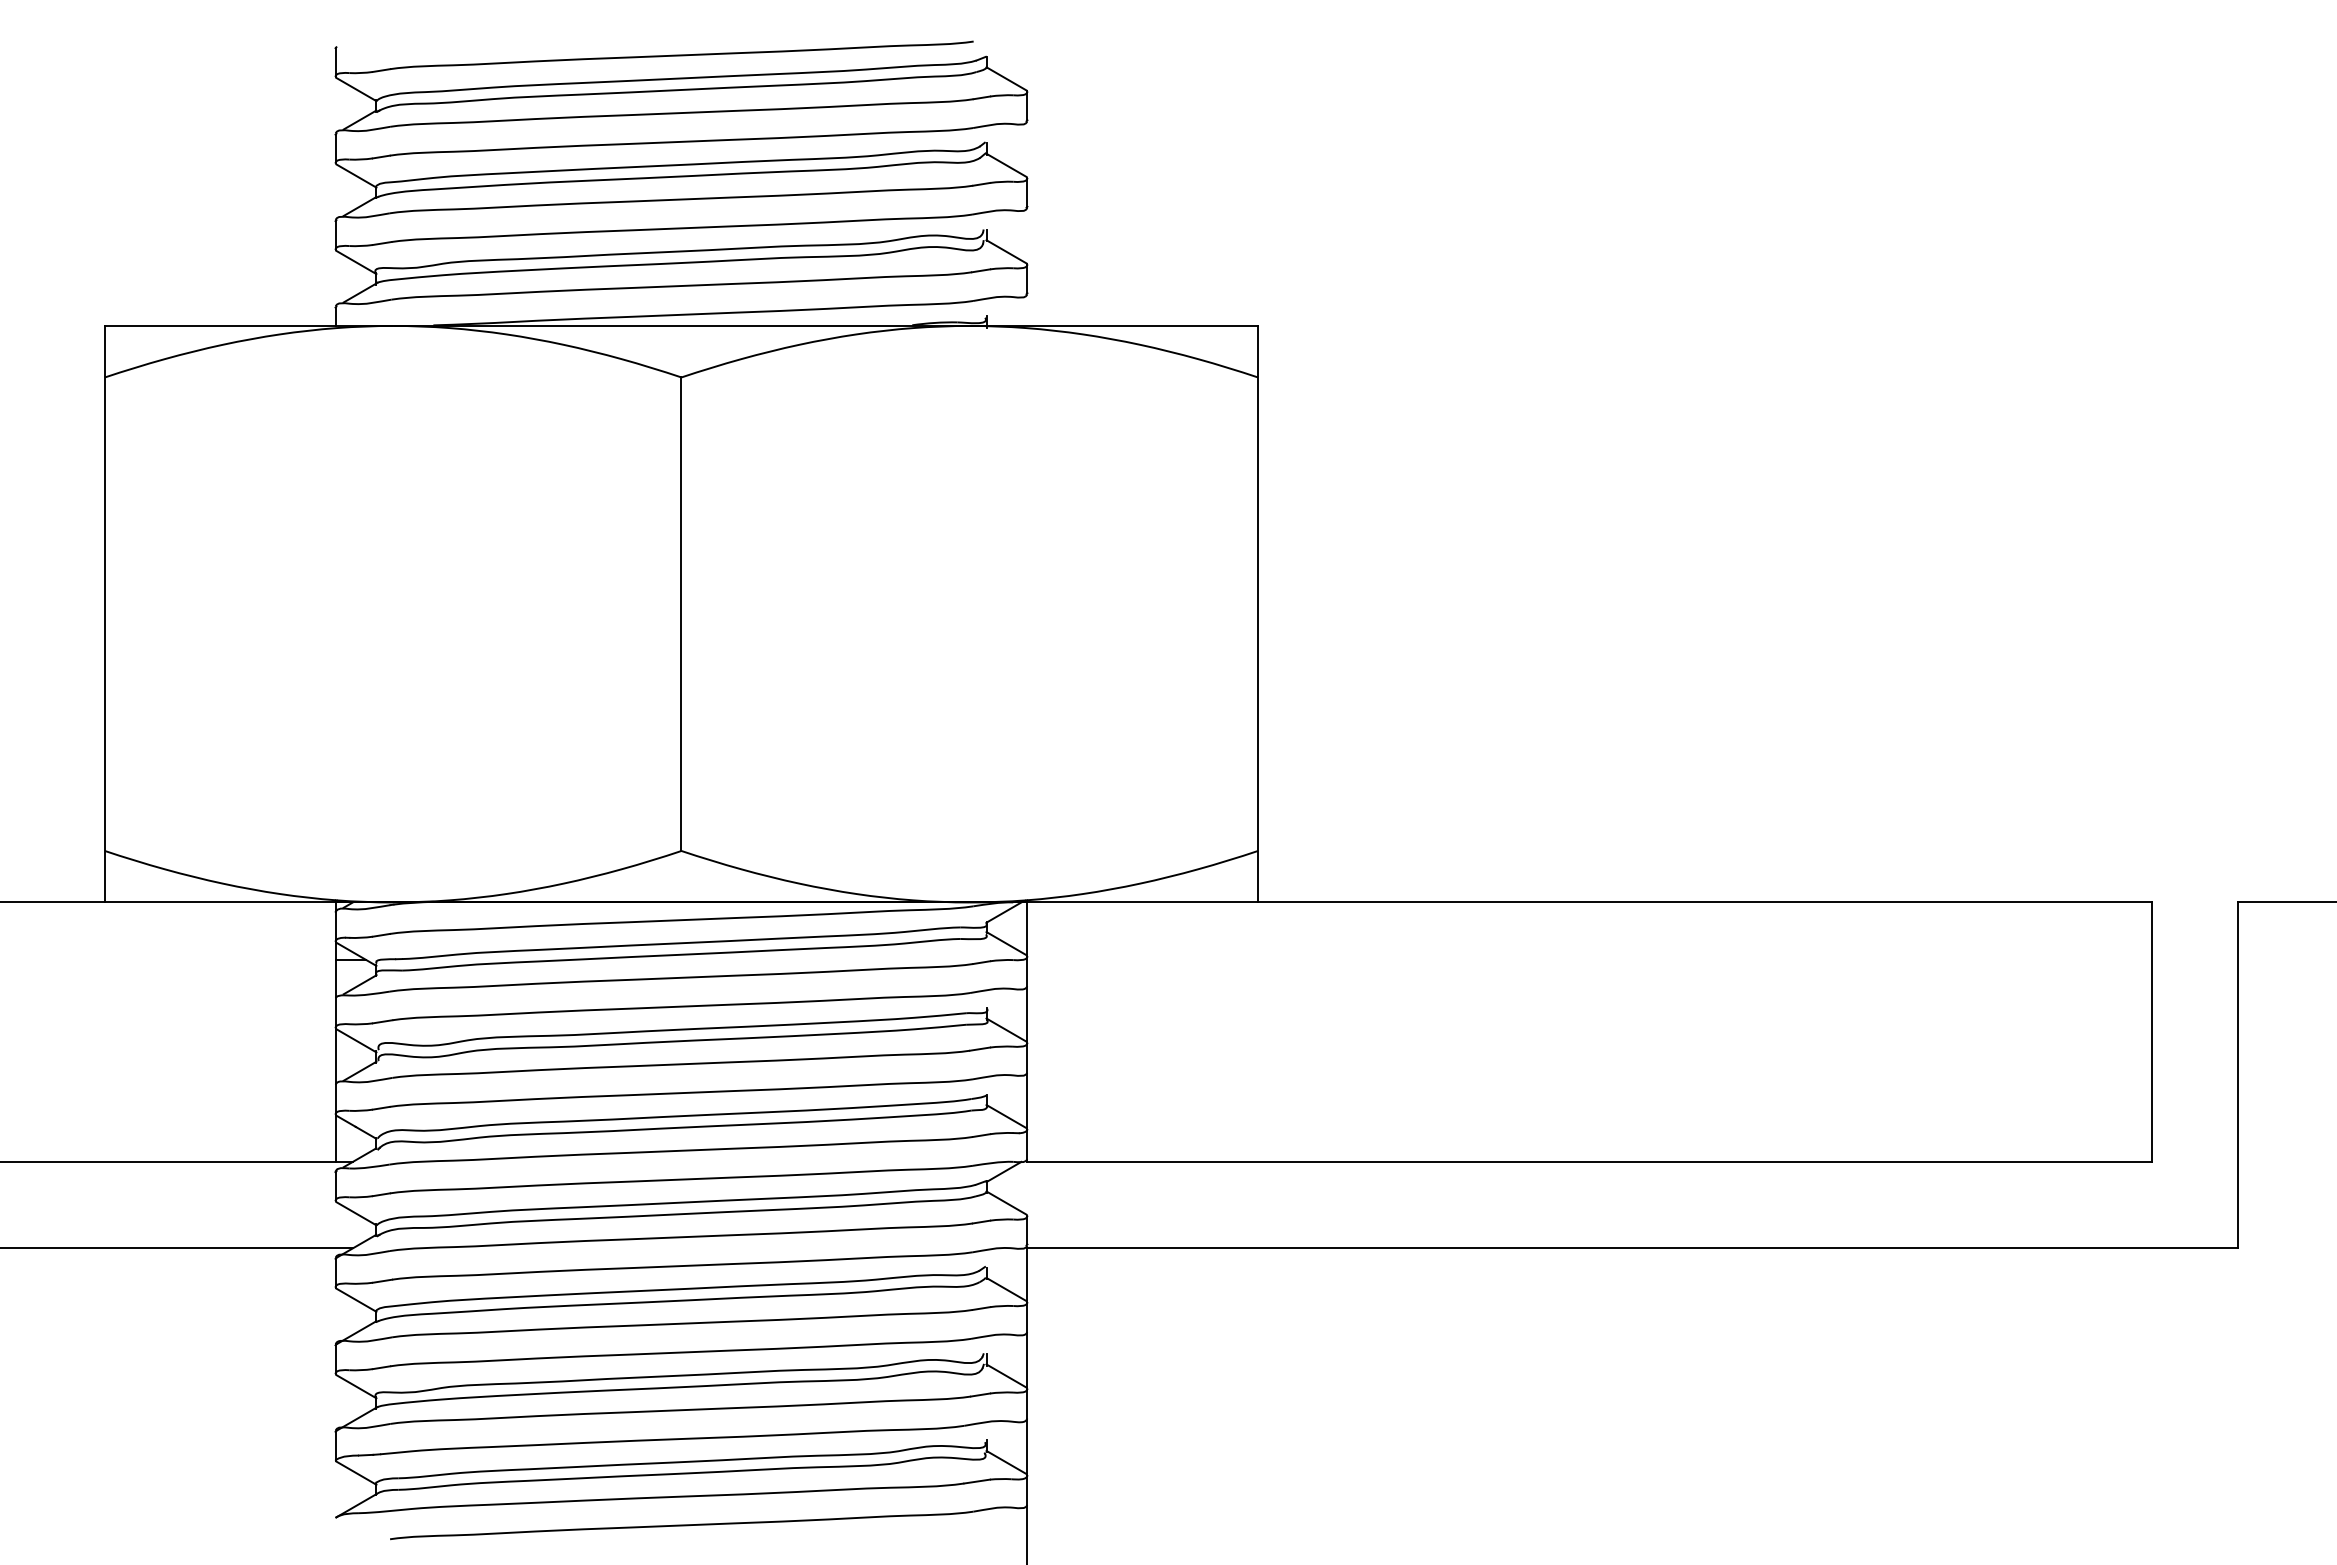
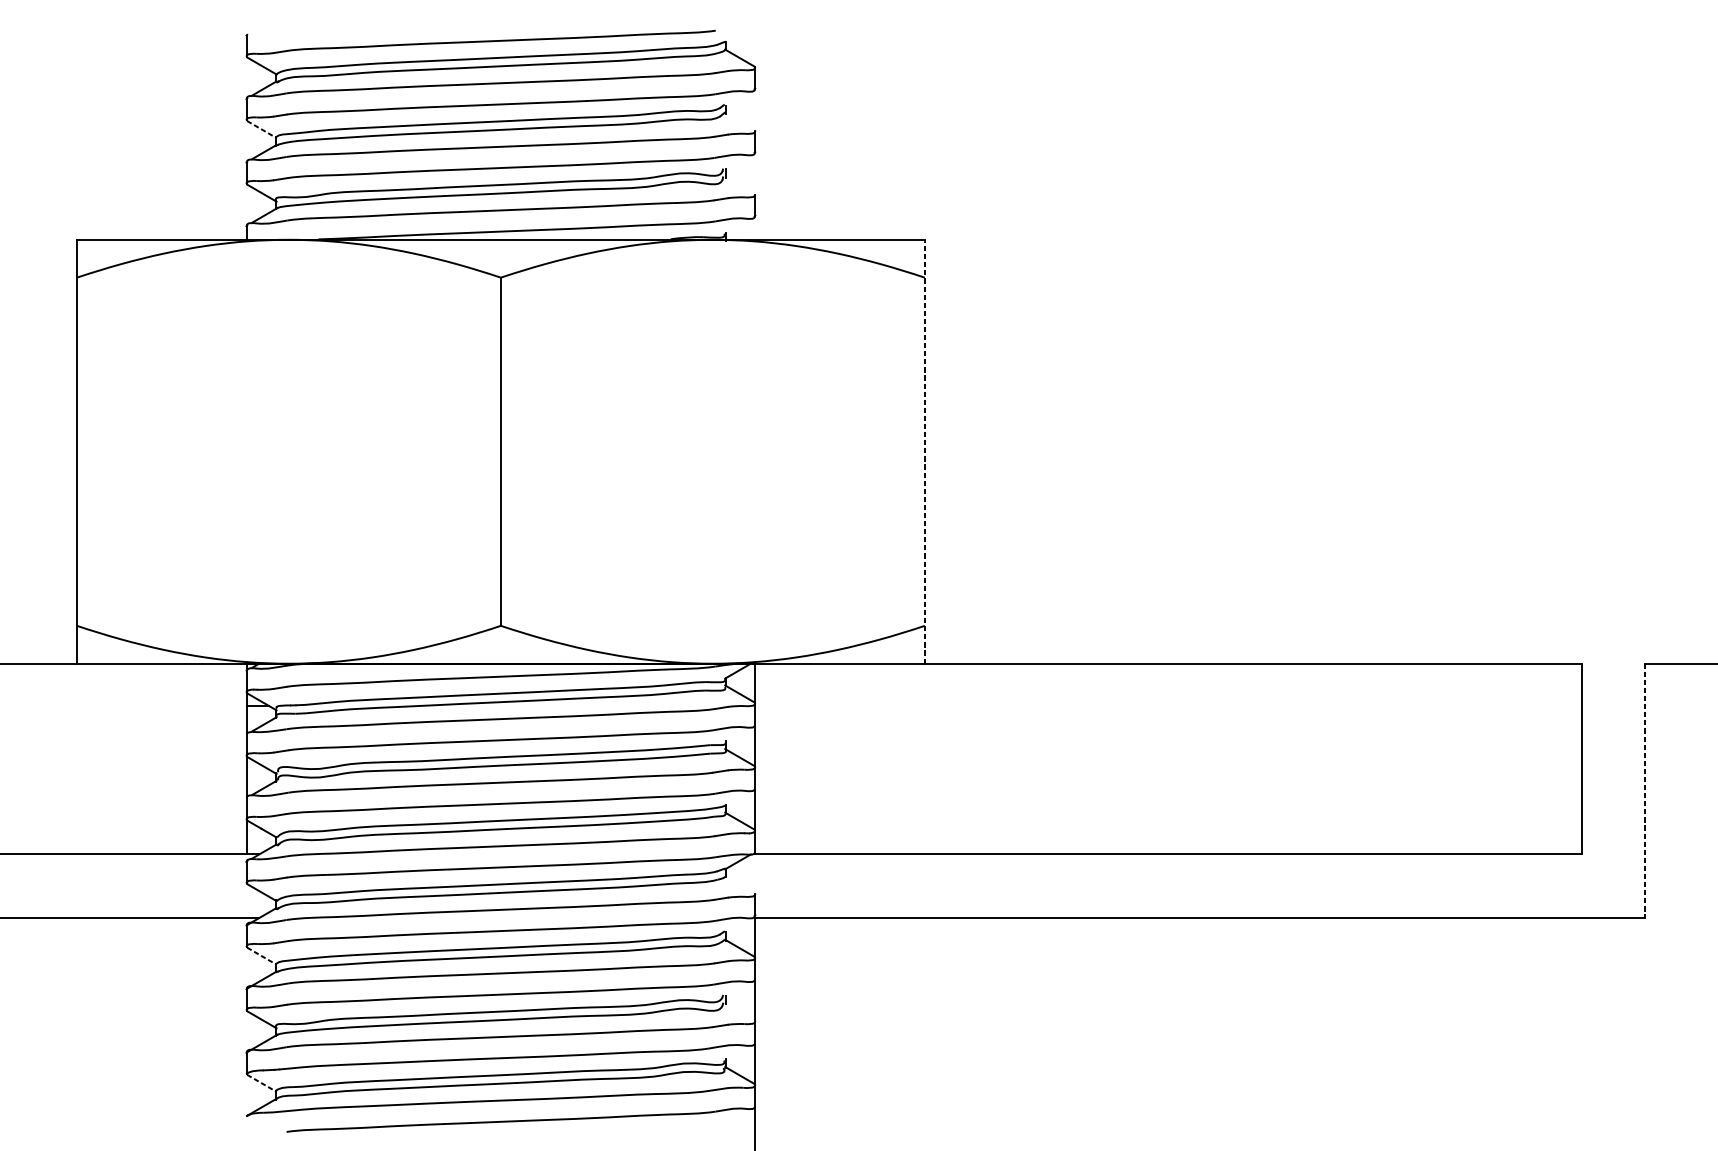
line: (1006, 164) -> (739, 121), removed
line: (356, 176) -> (261, 129), solid -> dashed
line: (1006, 251) -> (739, 185), removed
line: (1258, 613) -> (925, 451), solid -> dashed
line: (2238, 1075) -> (1645, 790), solid -> dashed
line: (1006, 1202) -> (739, 884), removed
line: (356, 1300) -> (261, 956), solid -> dashed
line: (1006, 1375) -> (739, 1011), removed
line: (356, 1473) -> (261, 1083), solid -> dashed

